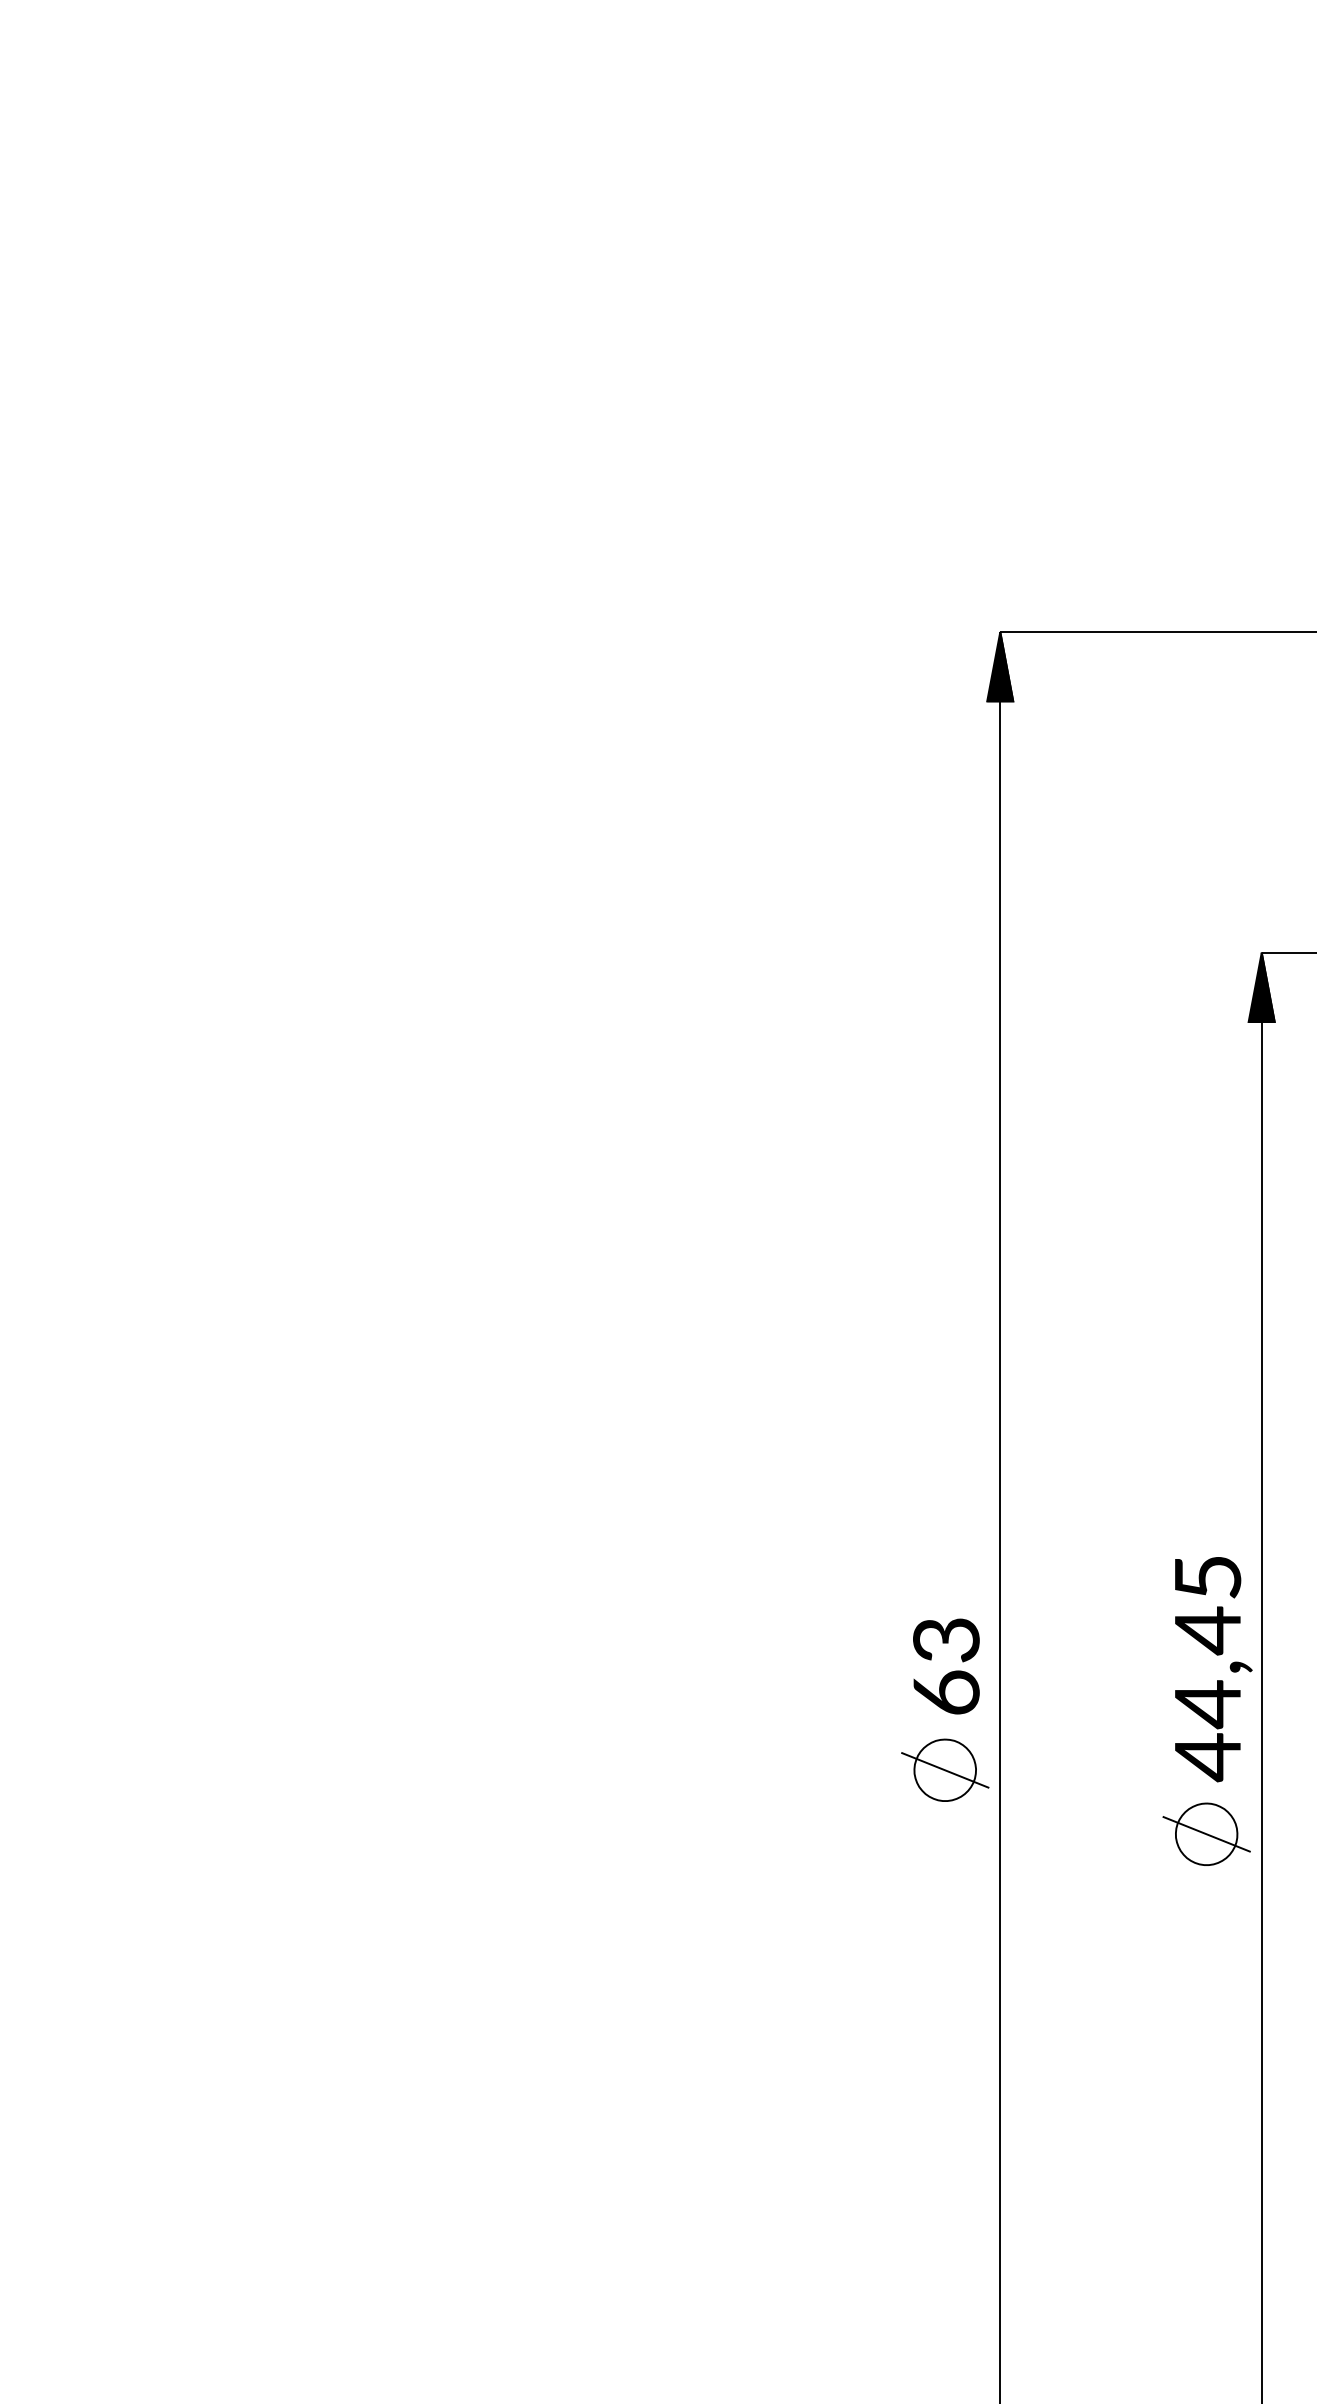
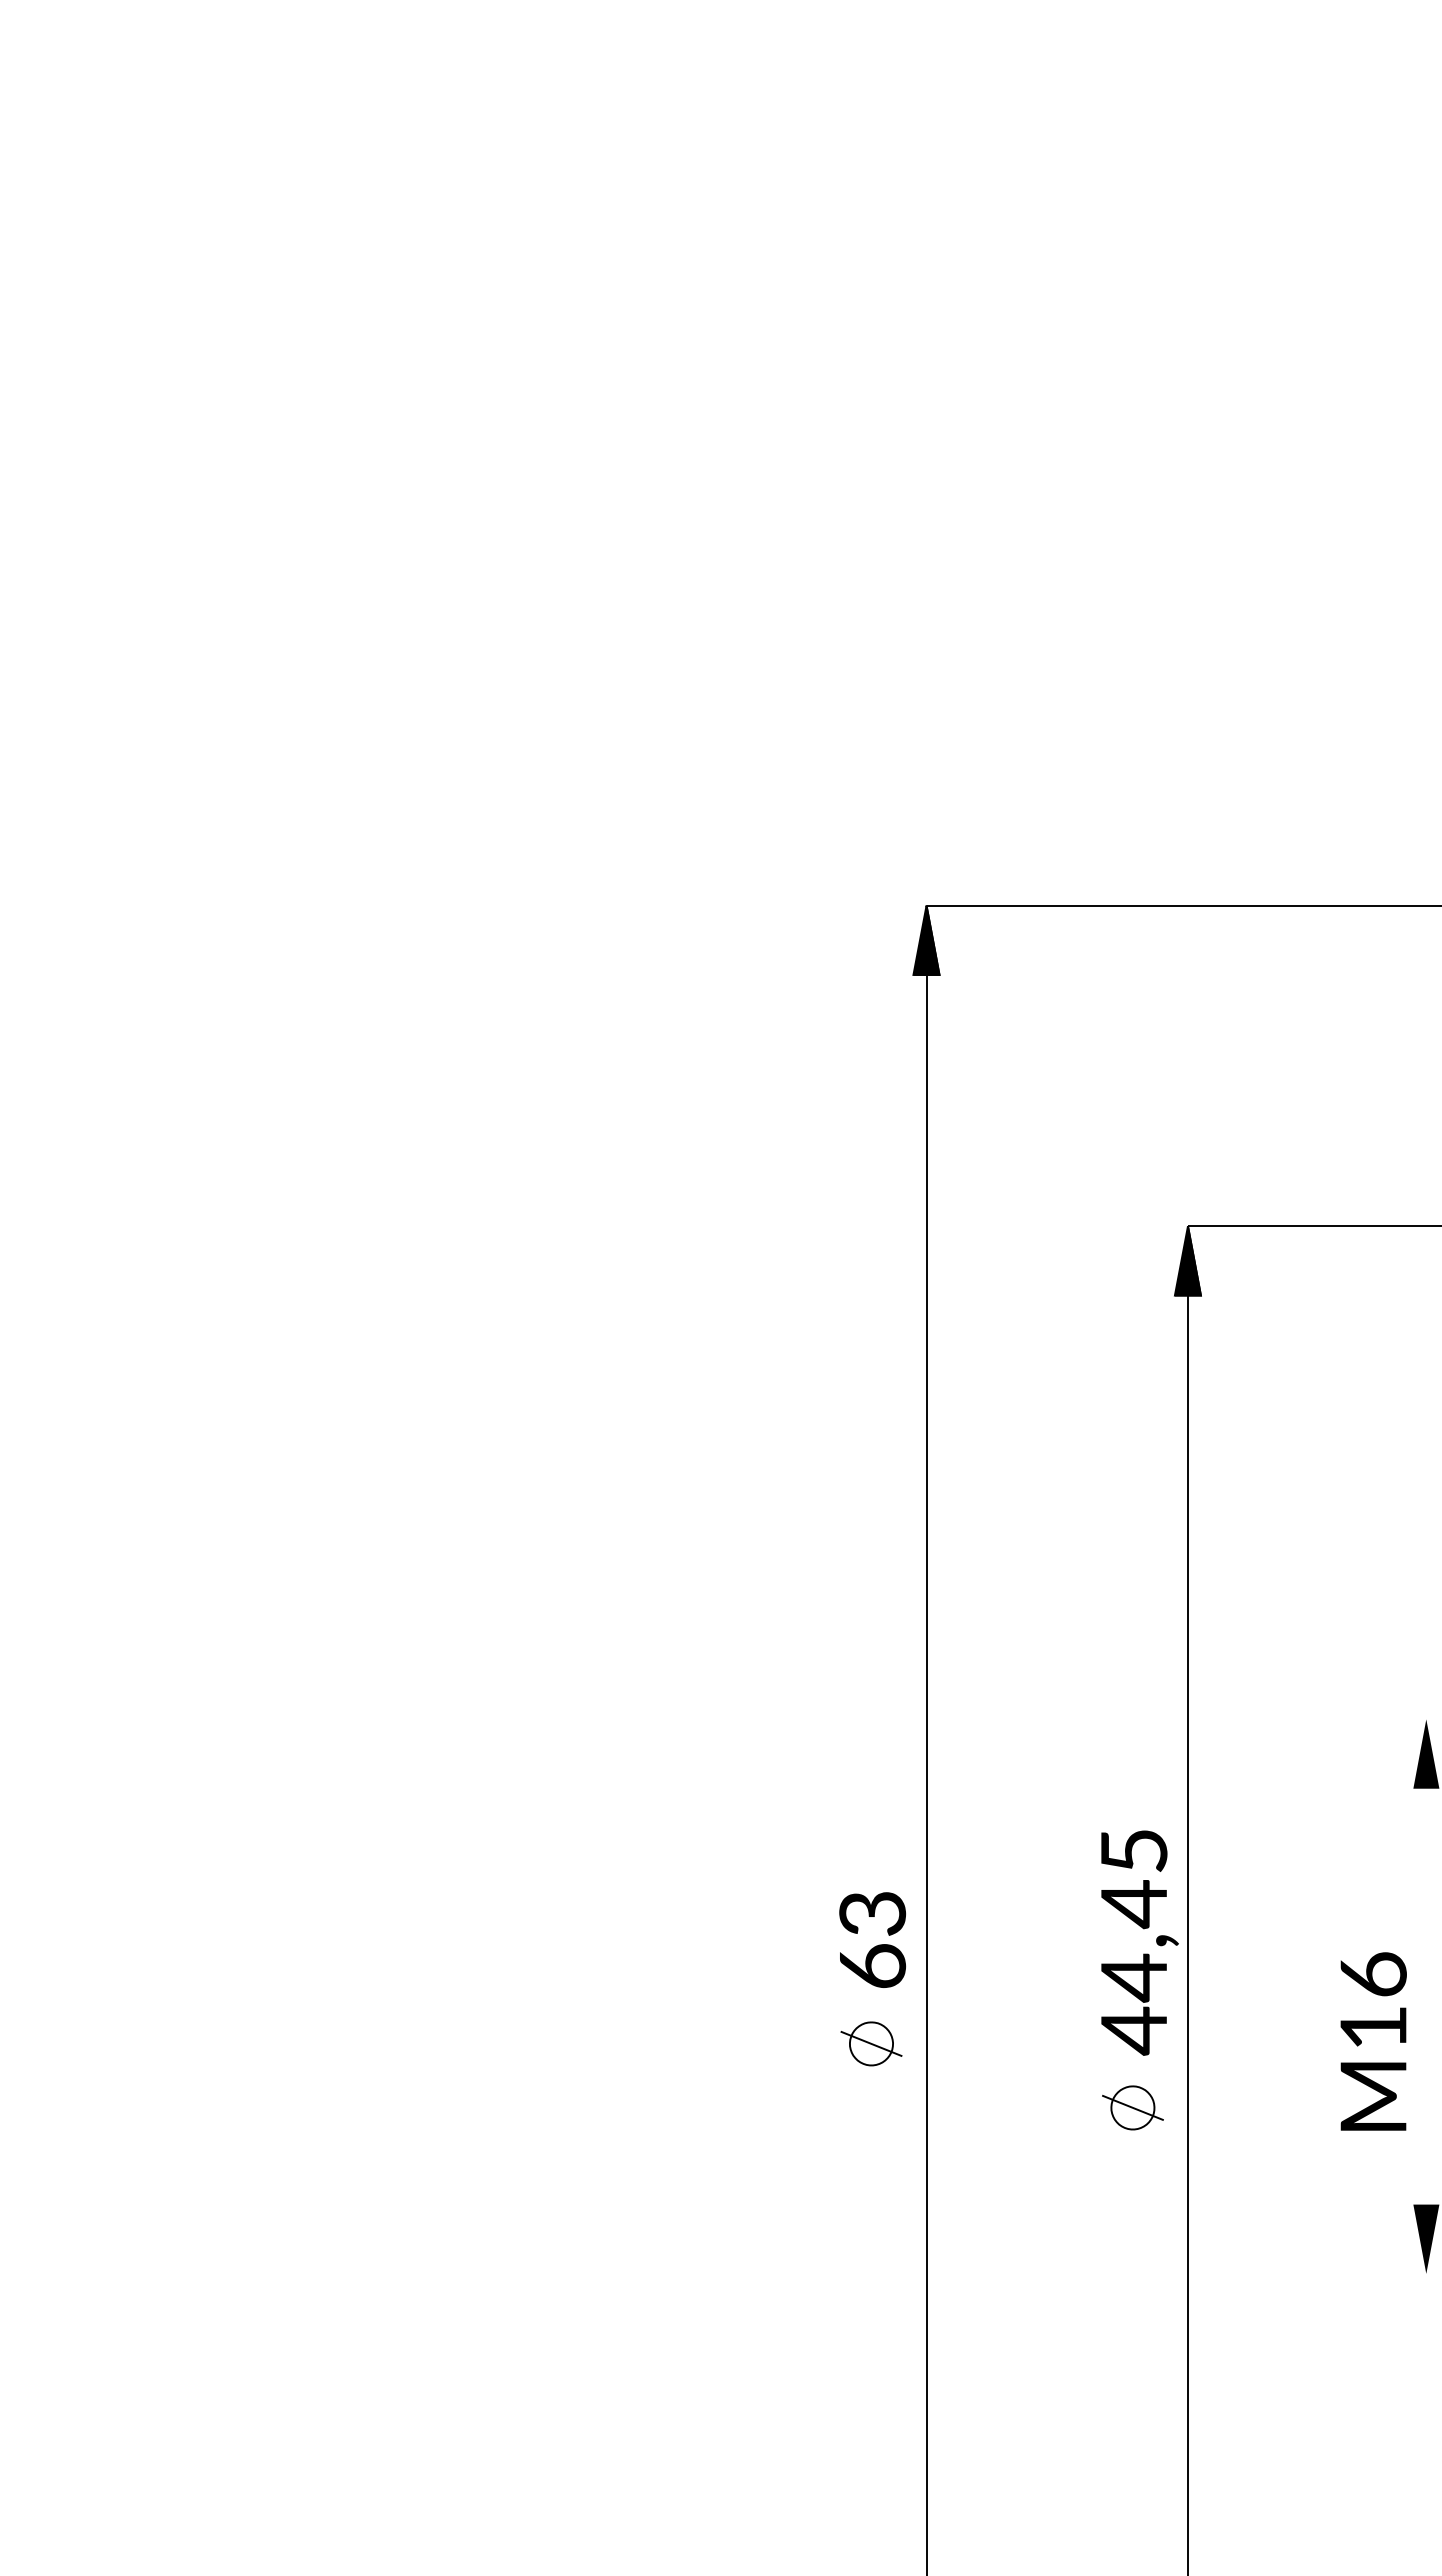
part: (945, 1769) -> (871, 2043), size x0.7
part: (1206, 1833) -> (1132, 2107), size x0.7

